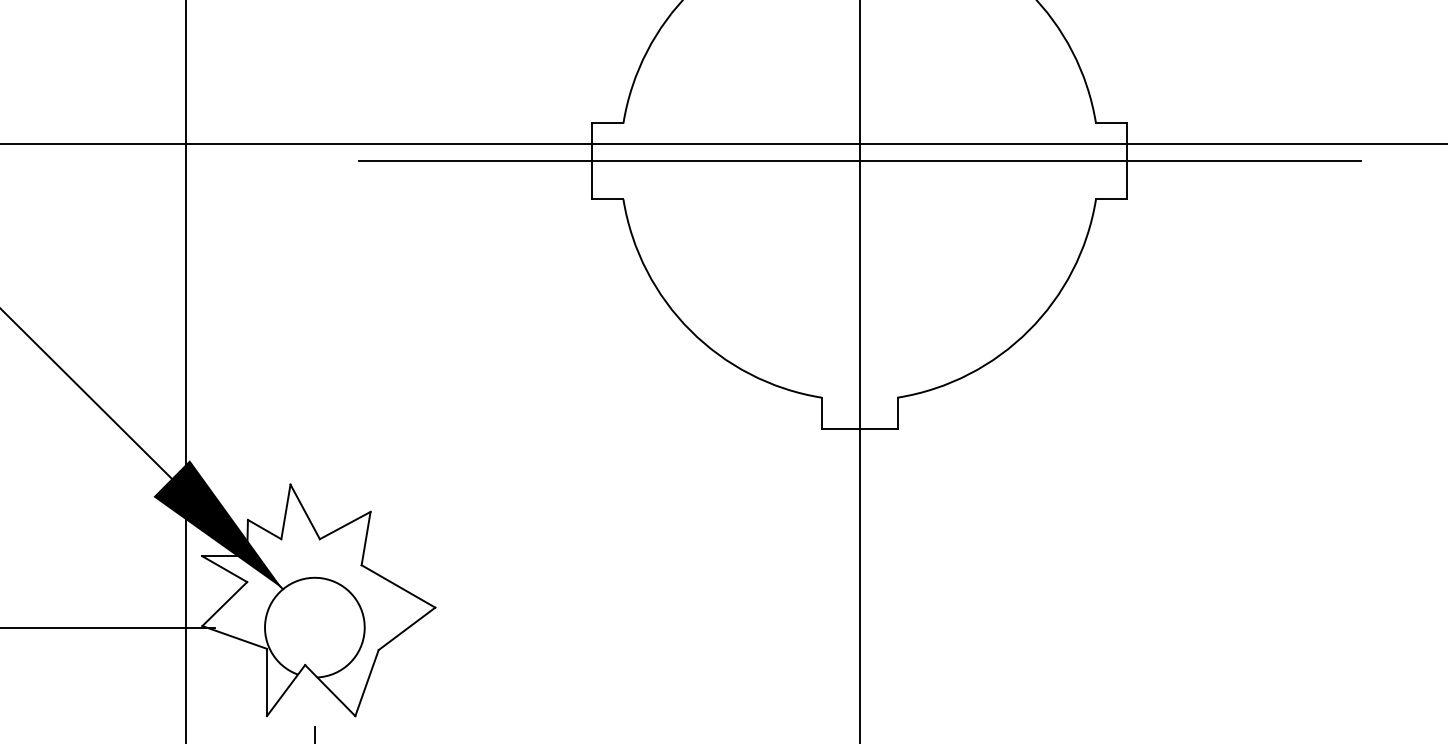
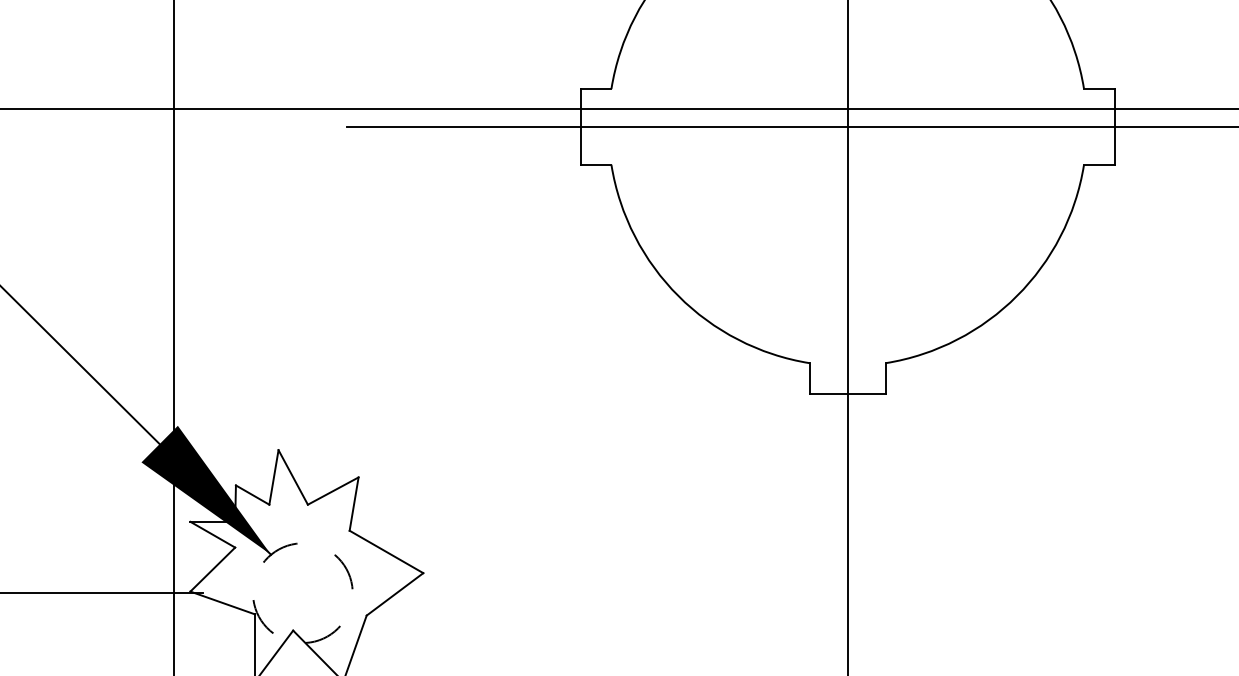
arc: (322, 578) -> (310, 544), solid -> dashed

